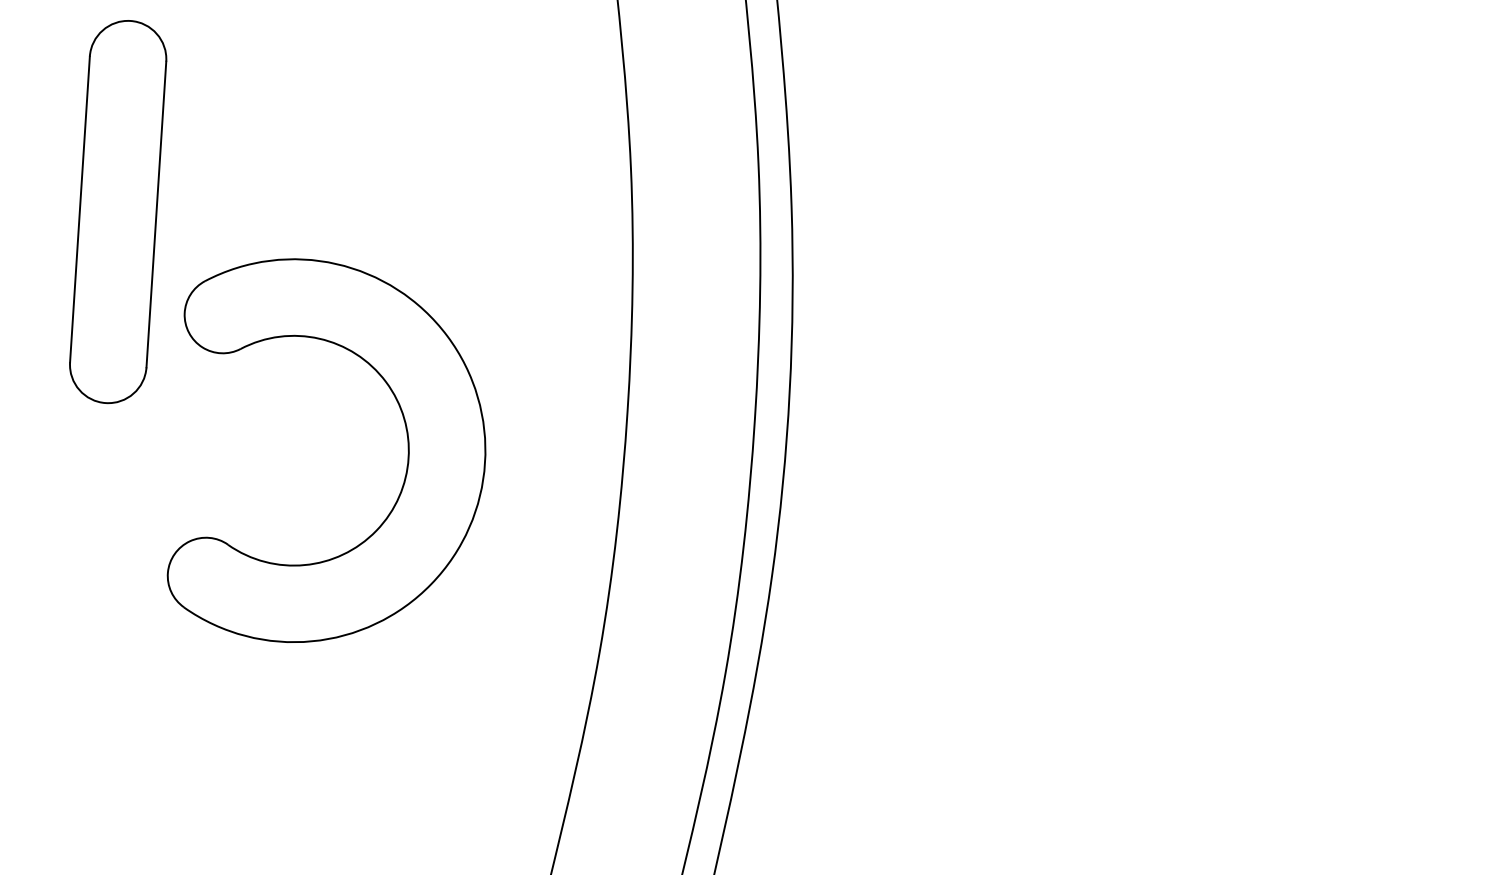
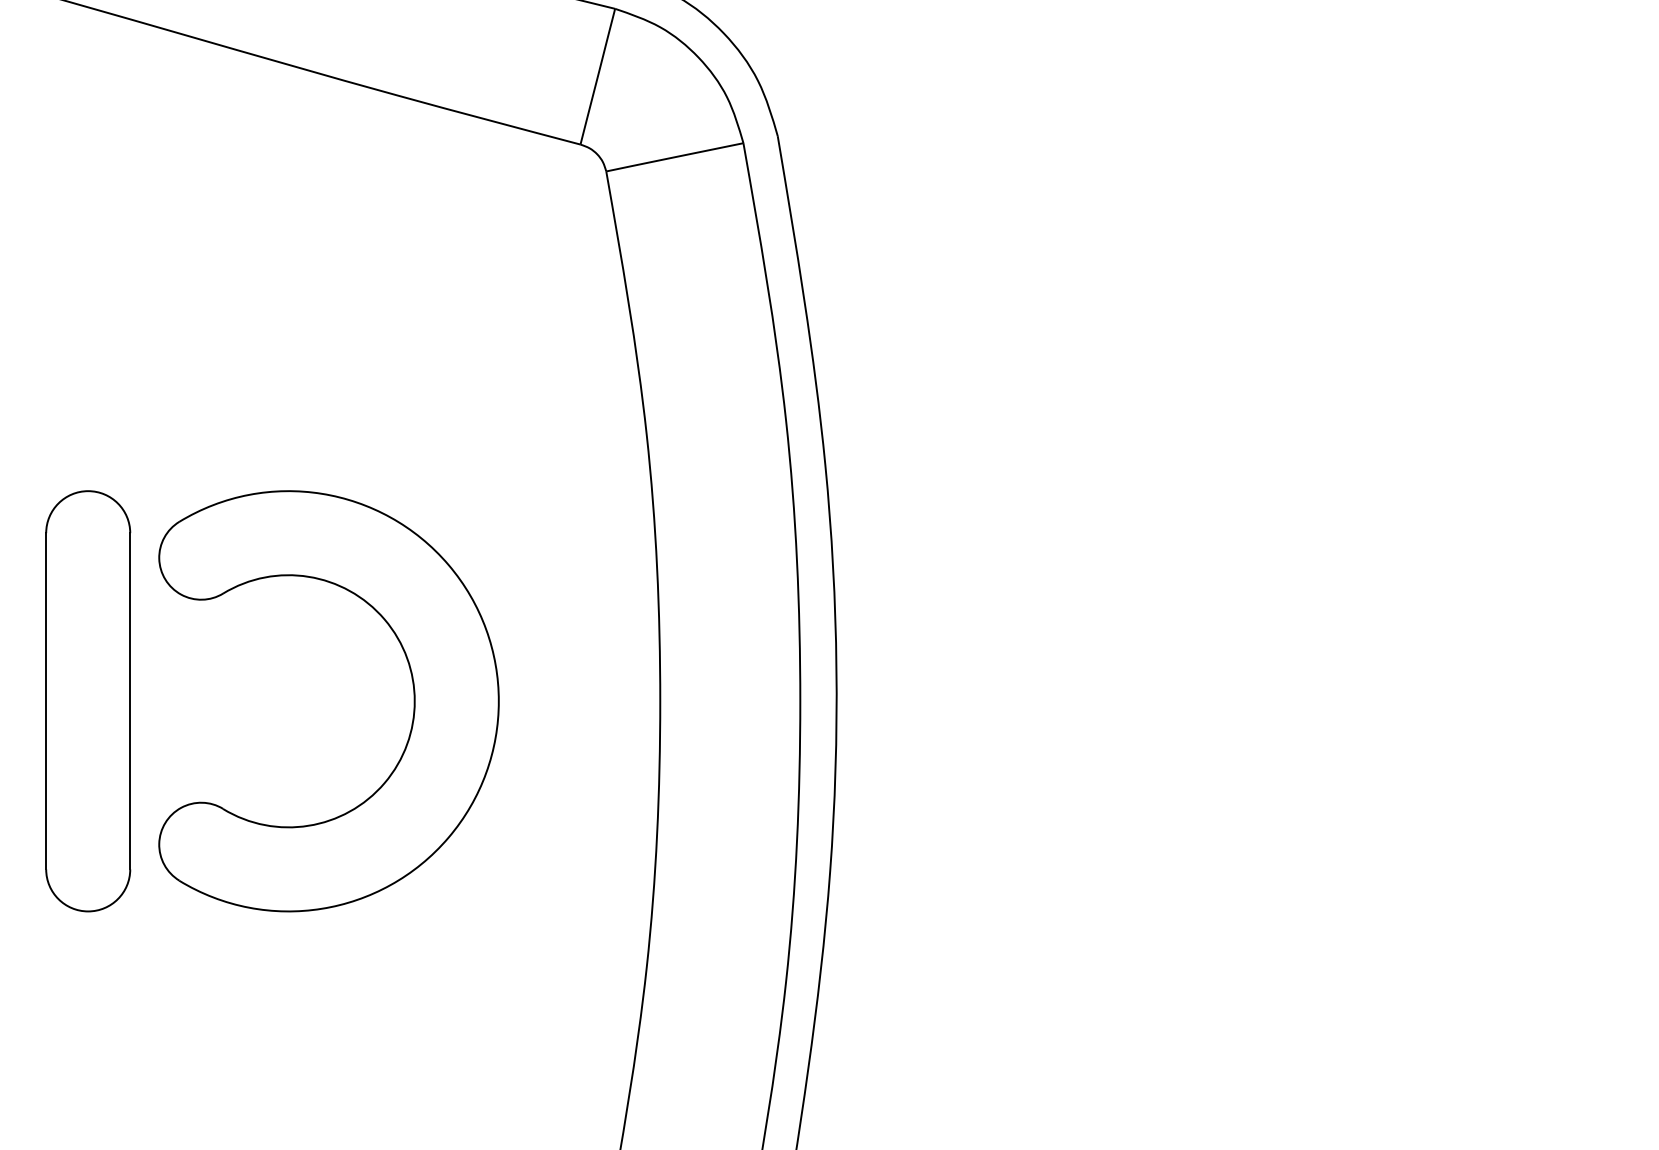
part: (118, 212) -> (88, 701), moved
part: (407, 458) -> (413, 701), moved

